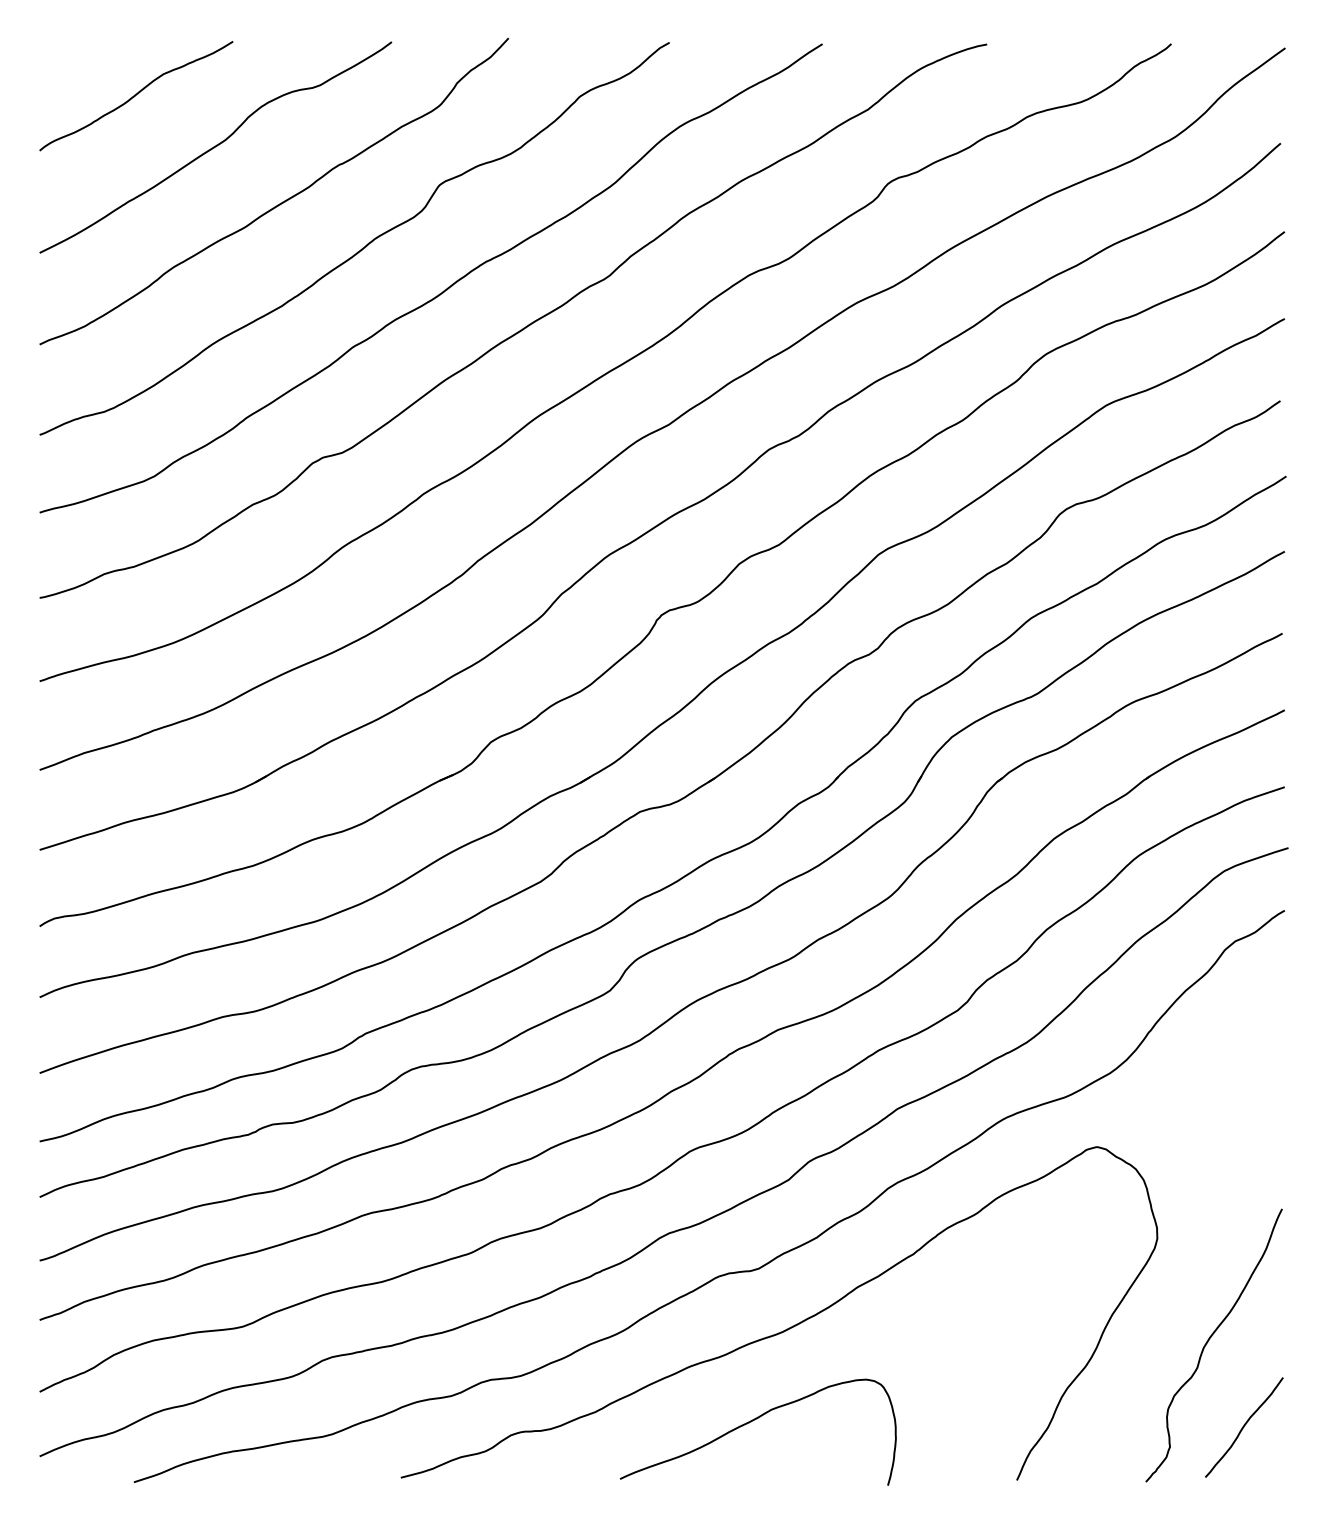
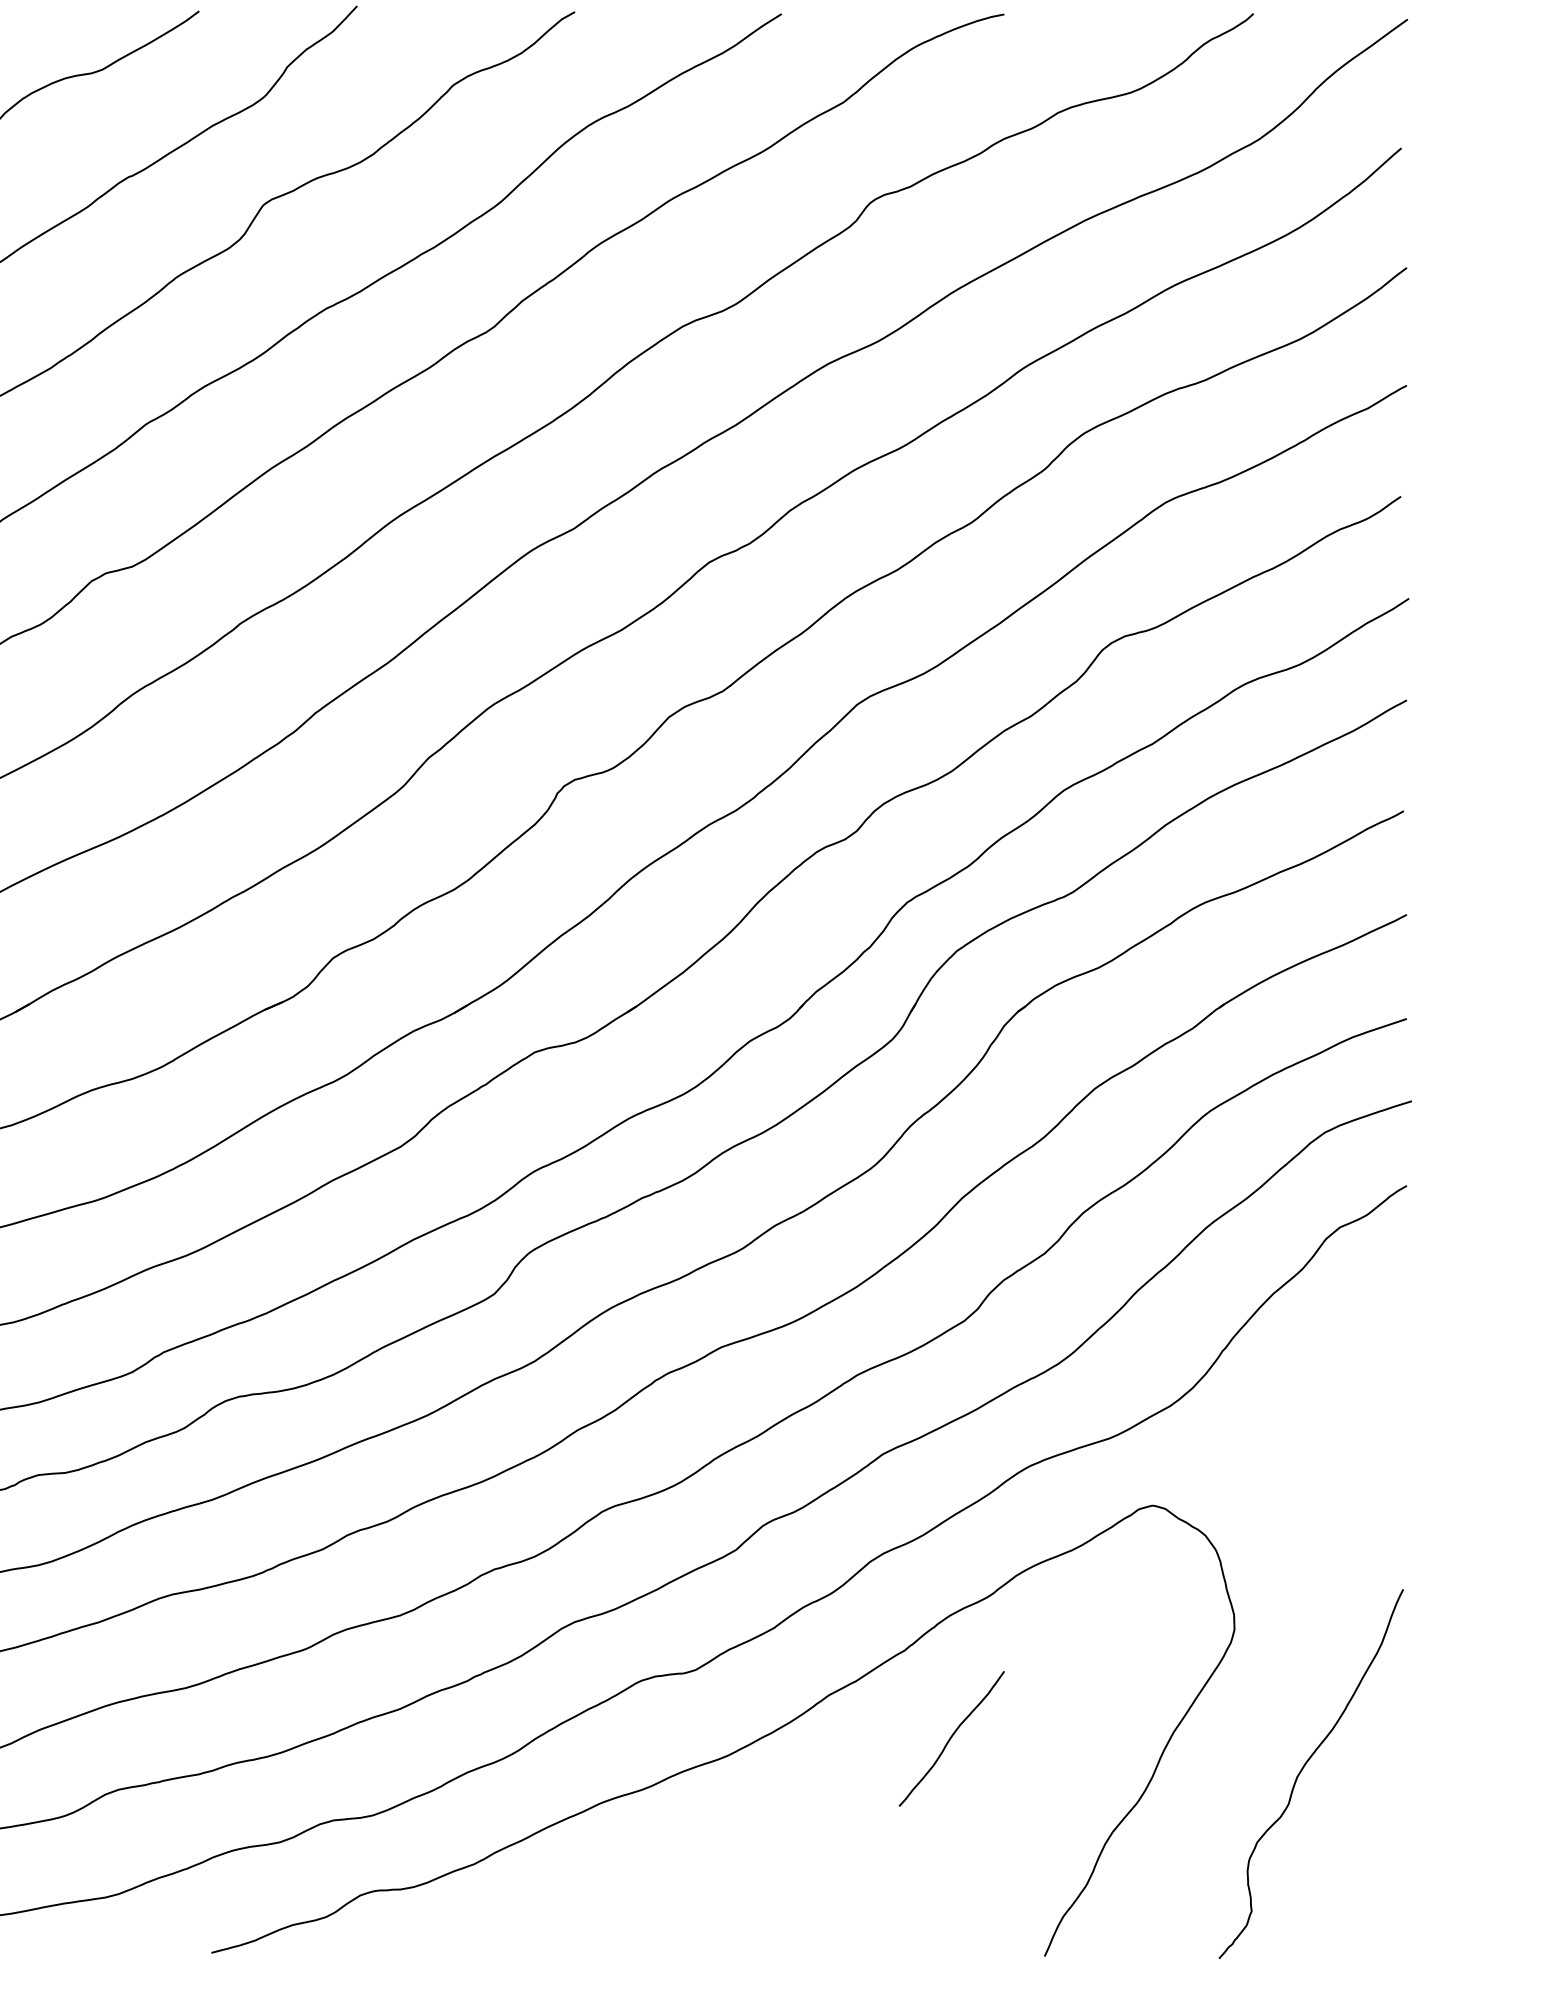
curve: (753, 1421) -> (688, 1876), removed
curve: (1244, 1427) -> (952, 1738), moved

